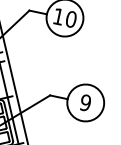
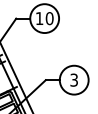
text: (86, 102) -> (74, 79), 9 -> 3

